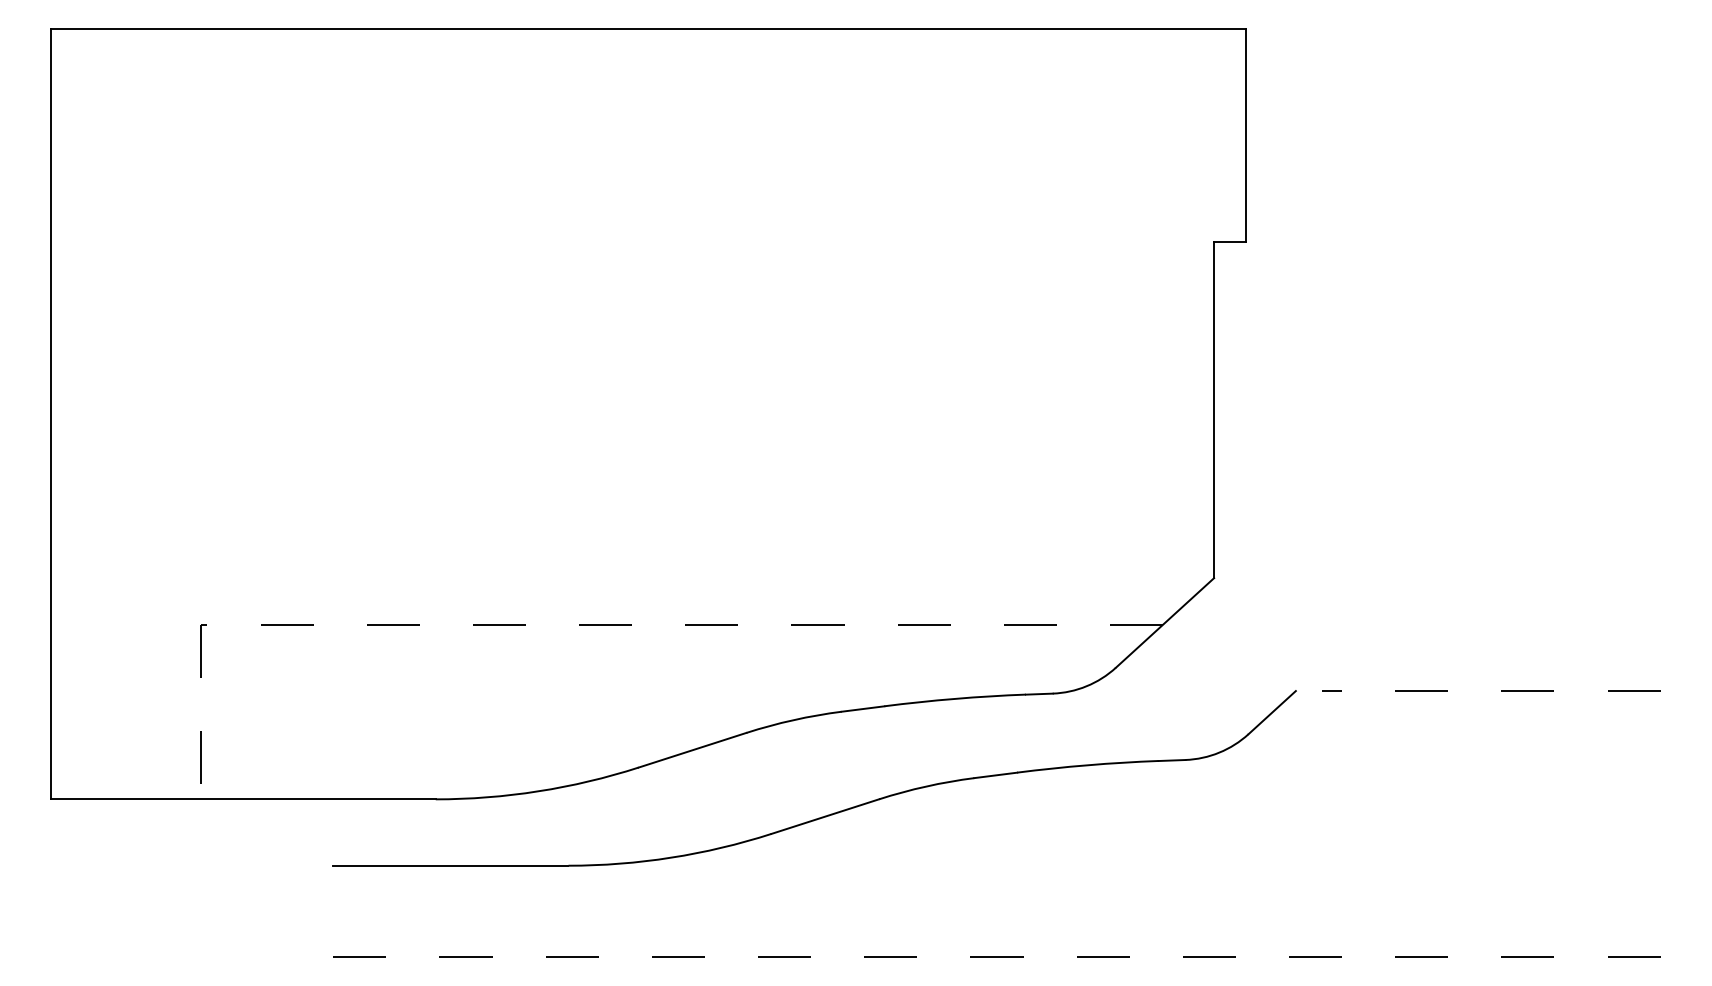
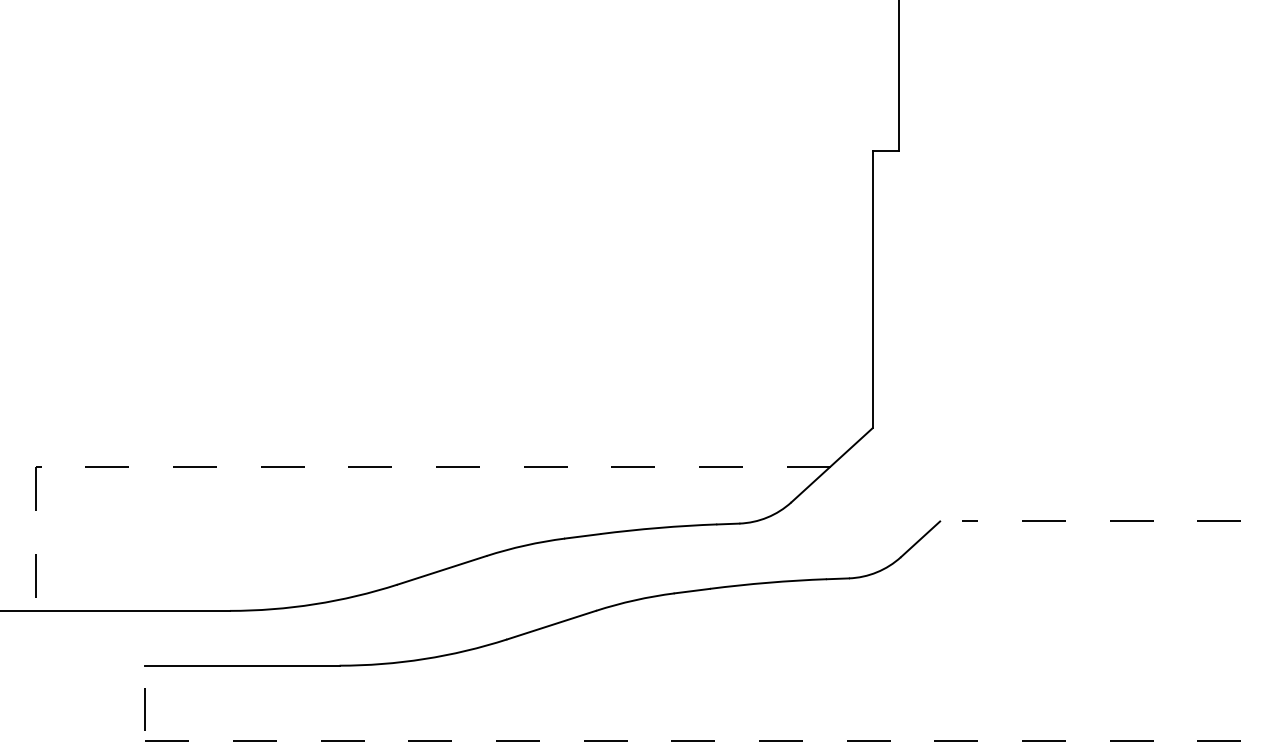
line: (332, 918) -> (144, 709), added

